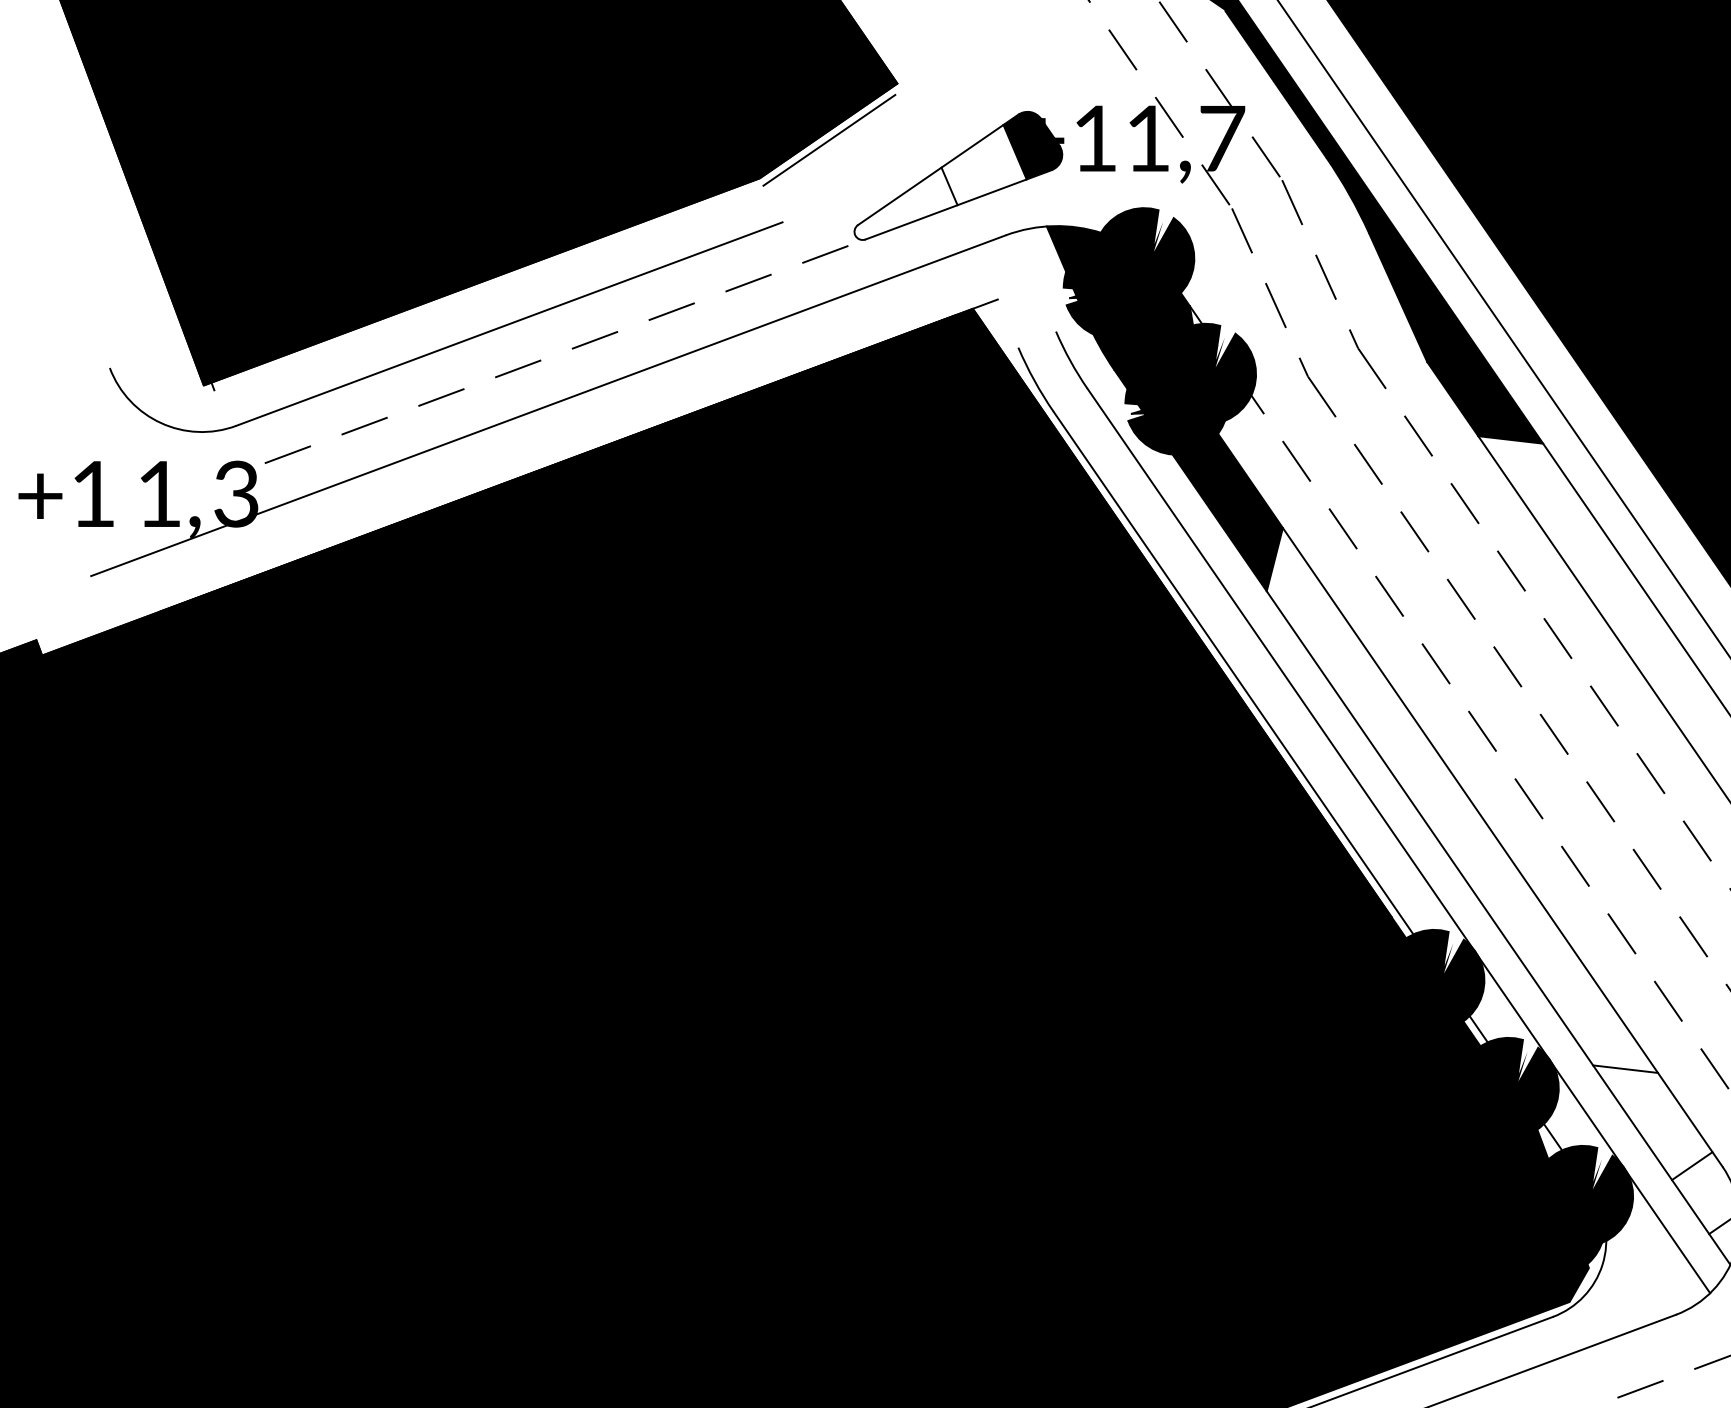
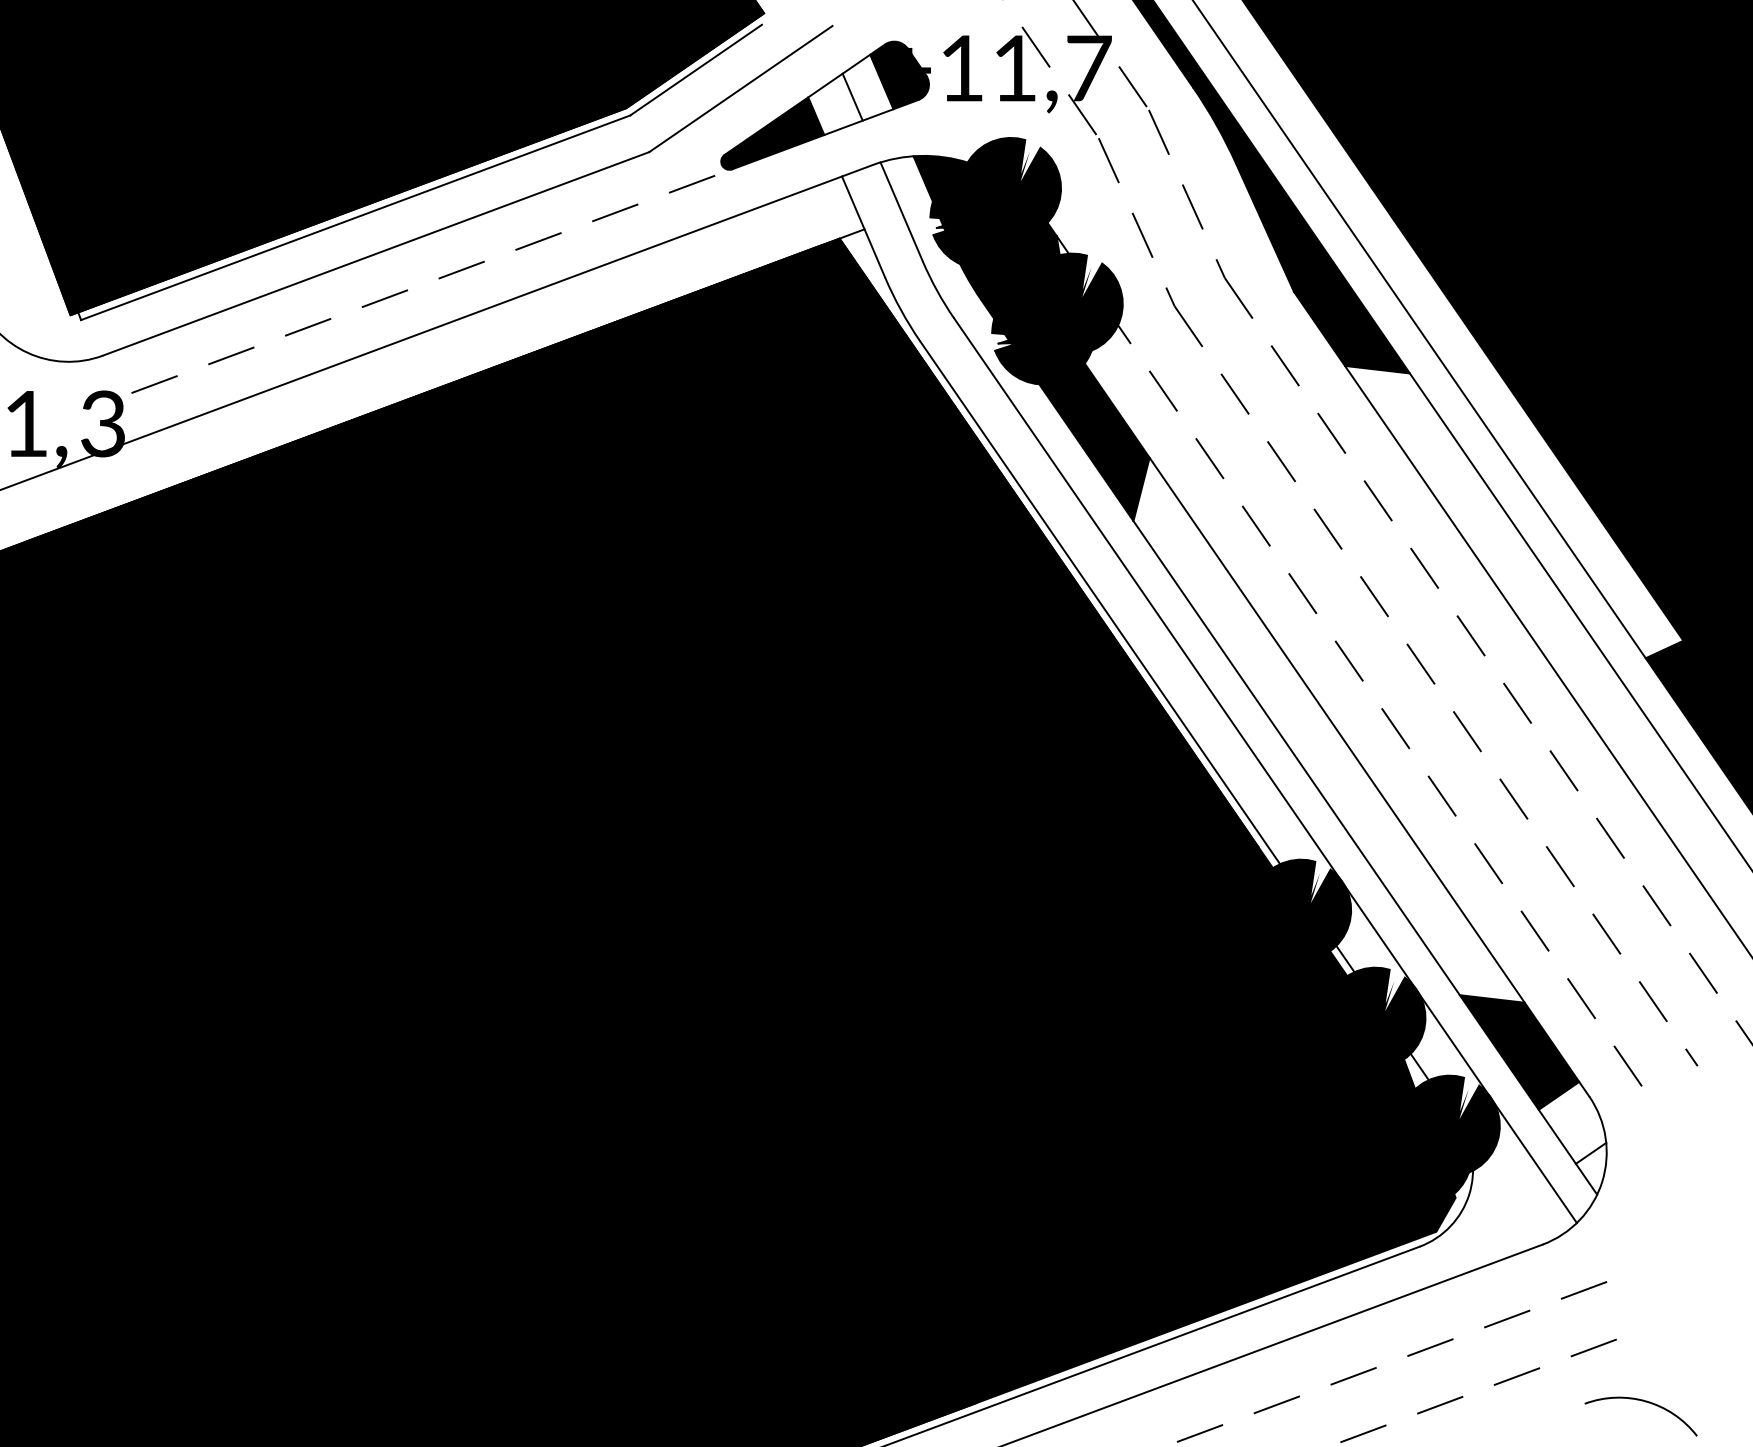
line: (873, 159) -> (740, 89), added
line: (985, 166) -> (852, 96), added
fill: (905, 203) -> (772, 133), added
line: (1034, 281) -> (901, 211), added
line: (488, 287) -> (355, 217), added
line: (996, 296) -> (863, 226), added
fill: (1652, 1122) -> (1519, 1052), added

